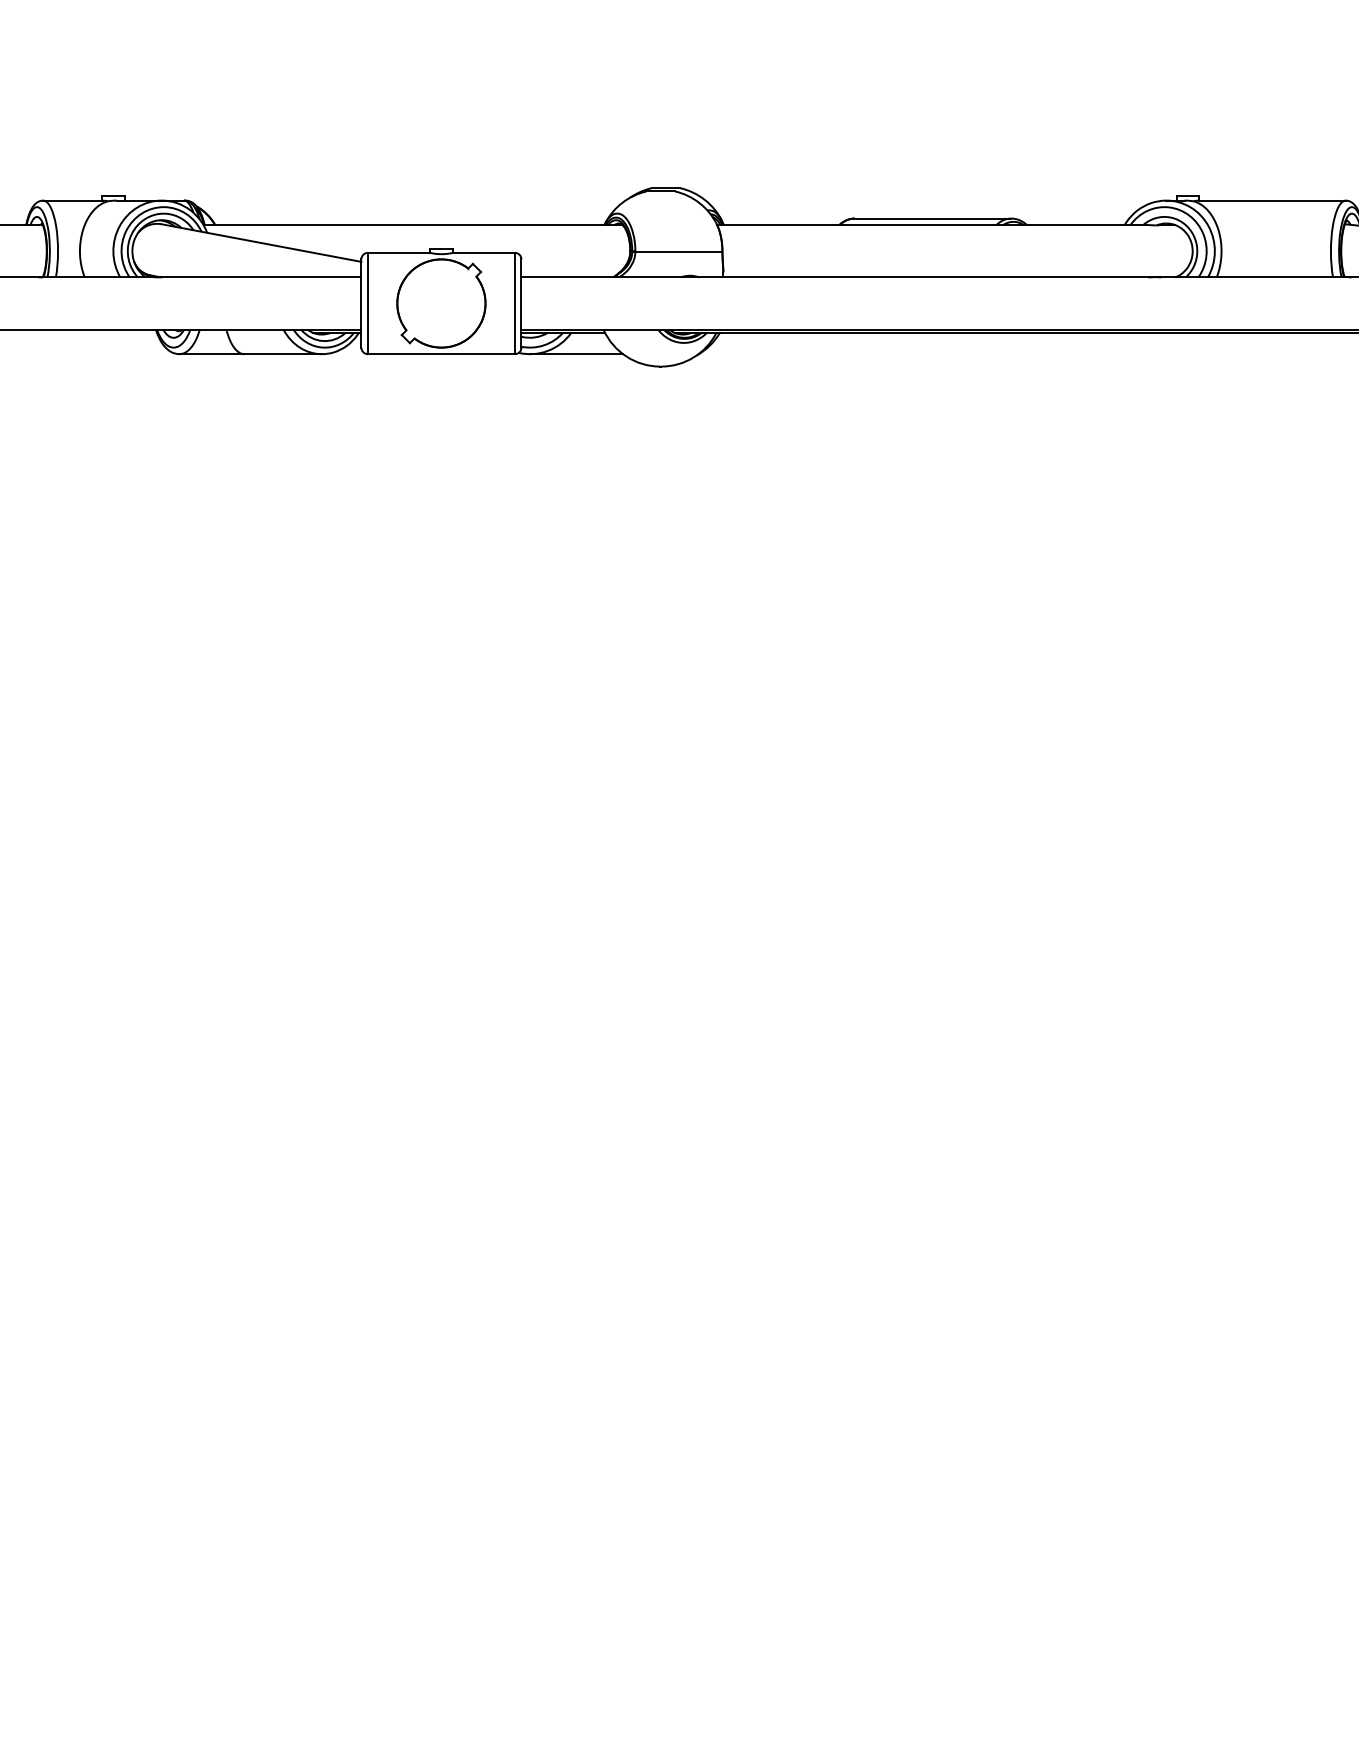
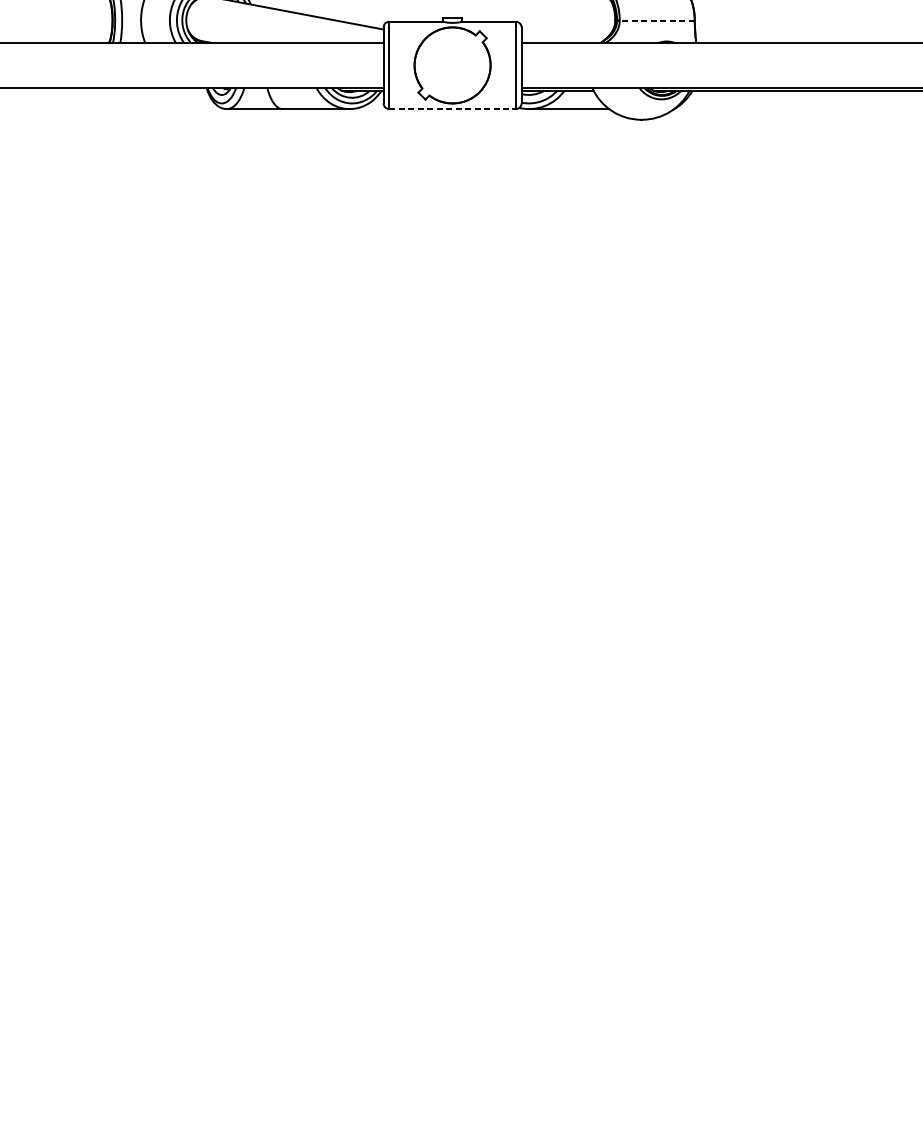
line: (678, 252) -> (656, 21), solid -> dashed
line: (441, 354) -> (452, 109), solid -> dashed

